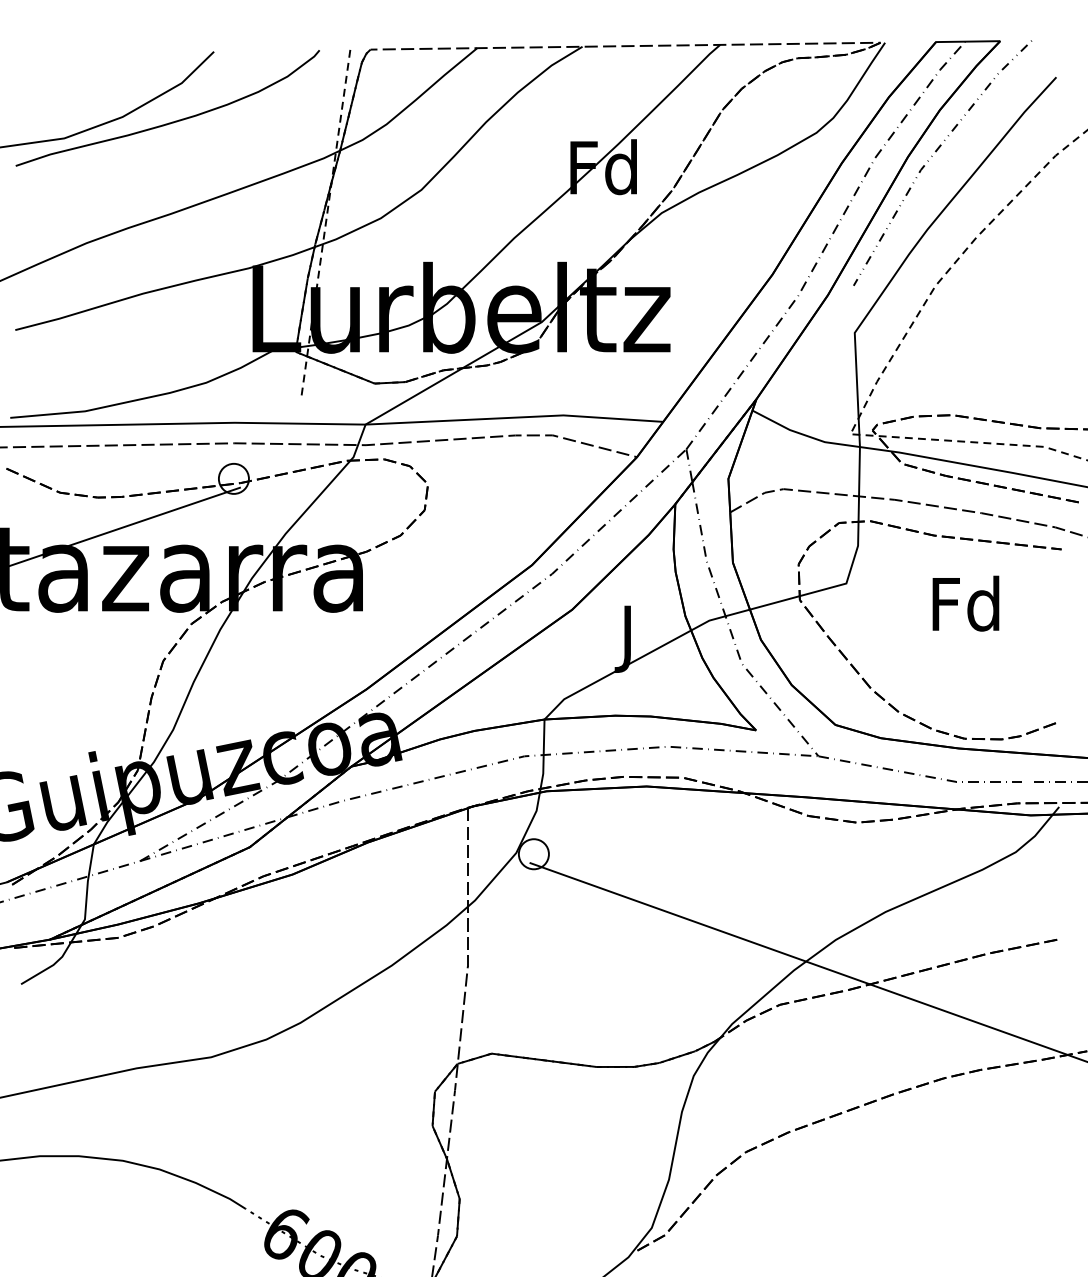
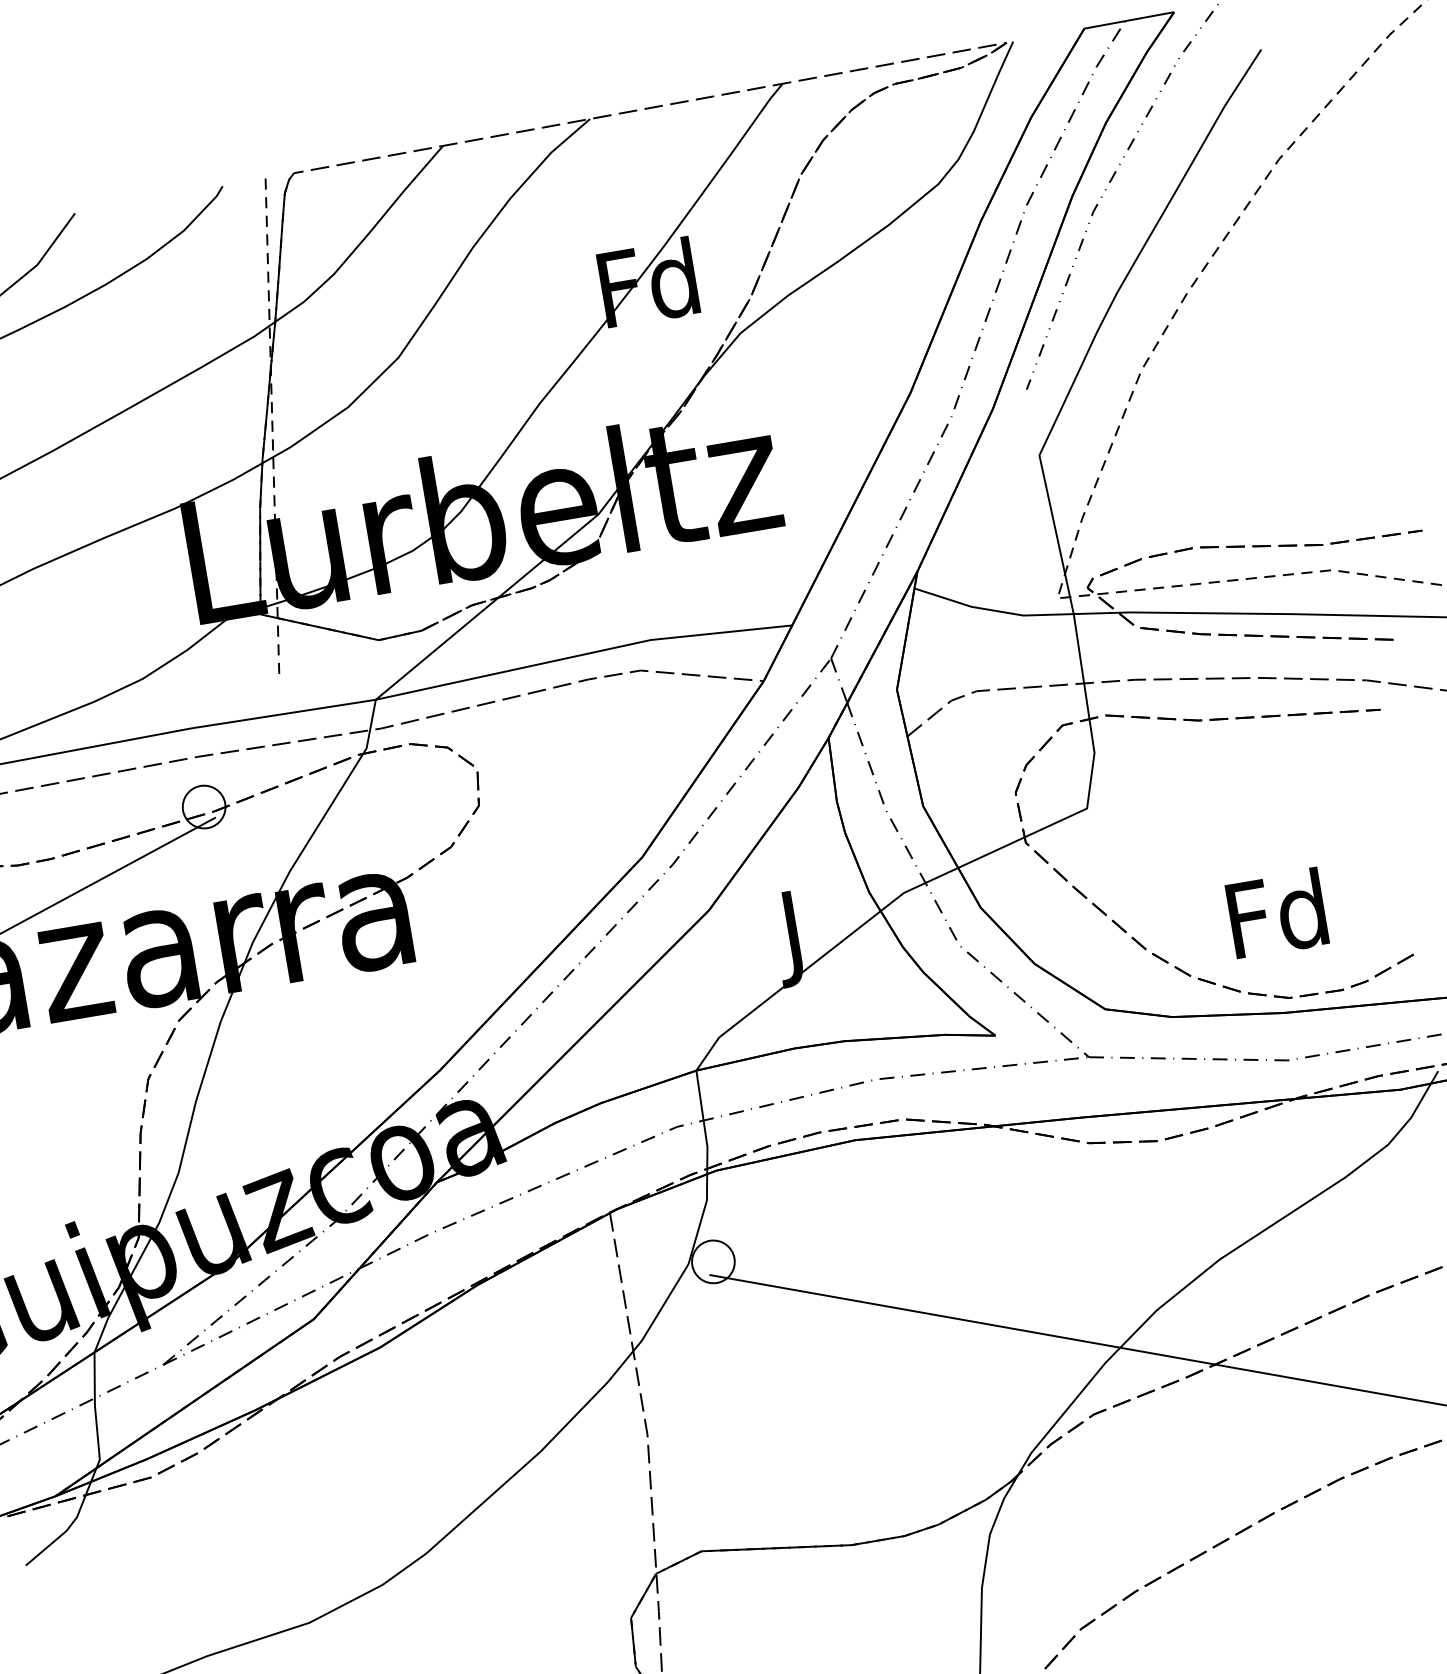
text: (965, 603) -> (1276, 913), moved

